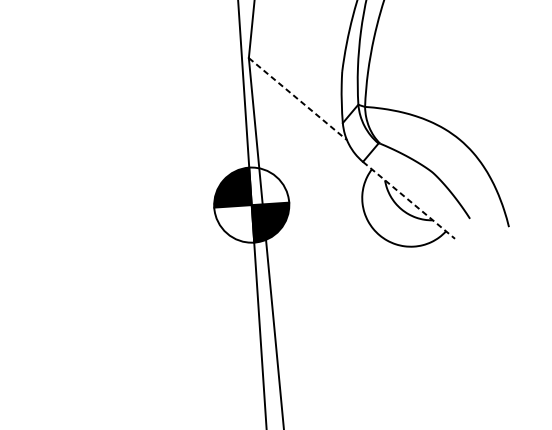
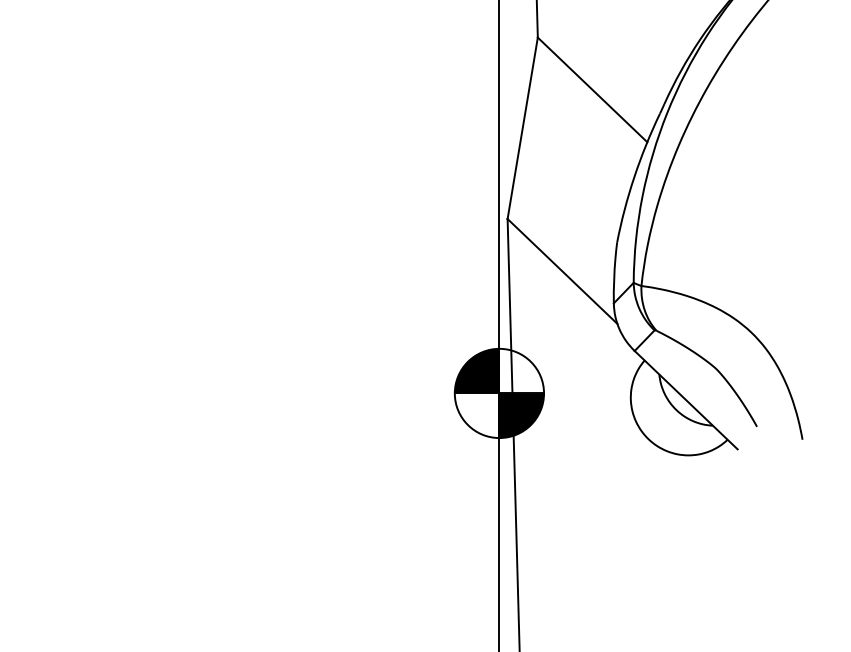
line: (297, 99) -> (562, 271), dashed -> solid
line: (409, 200) -> (686, 400), dashed -> solid

